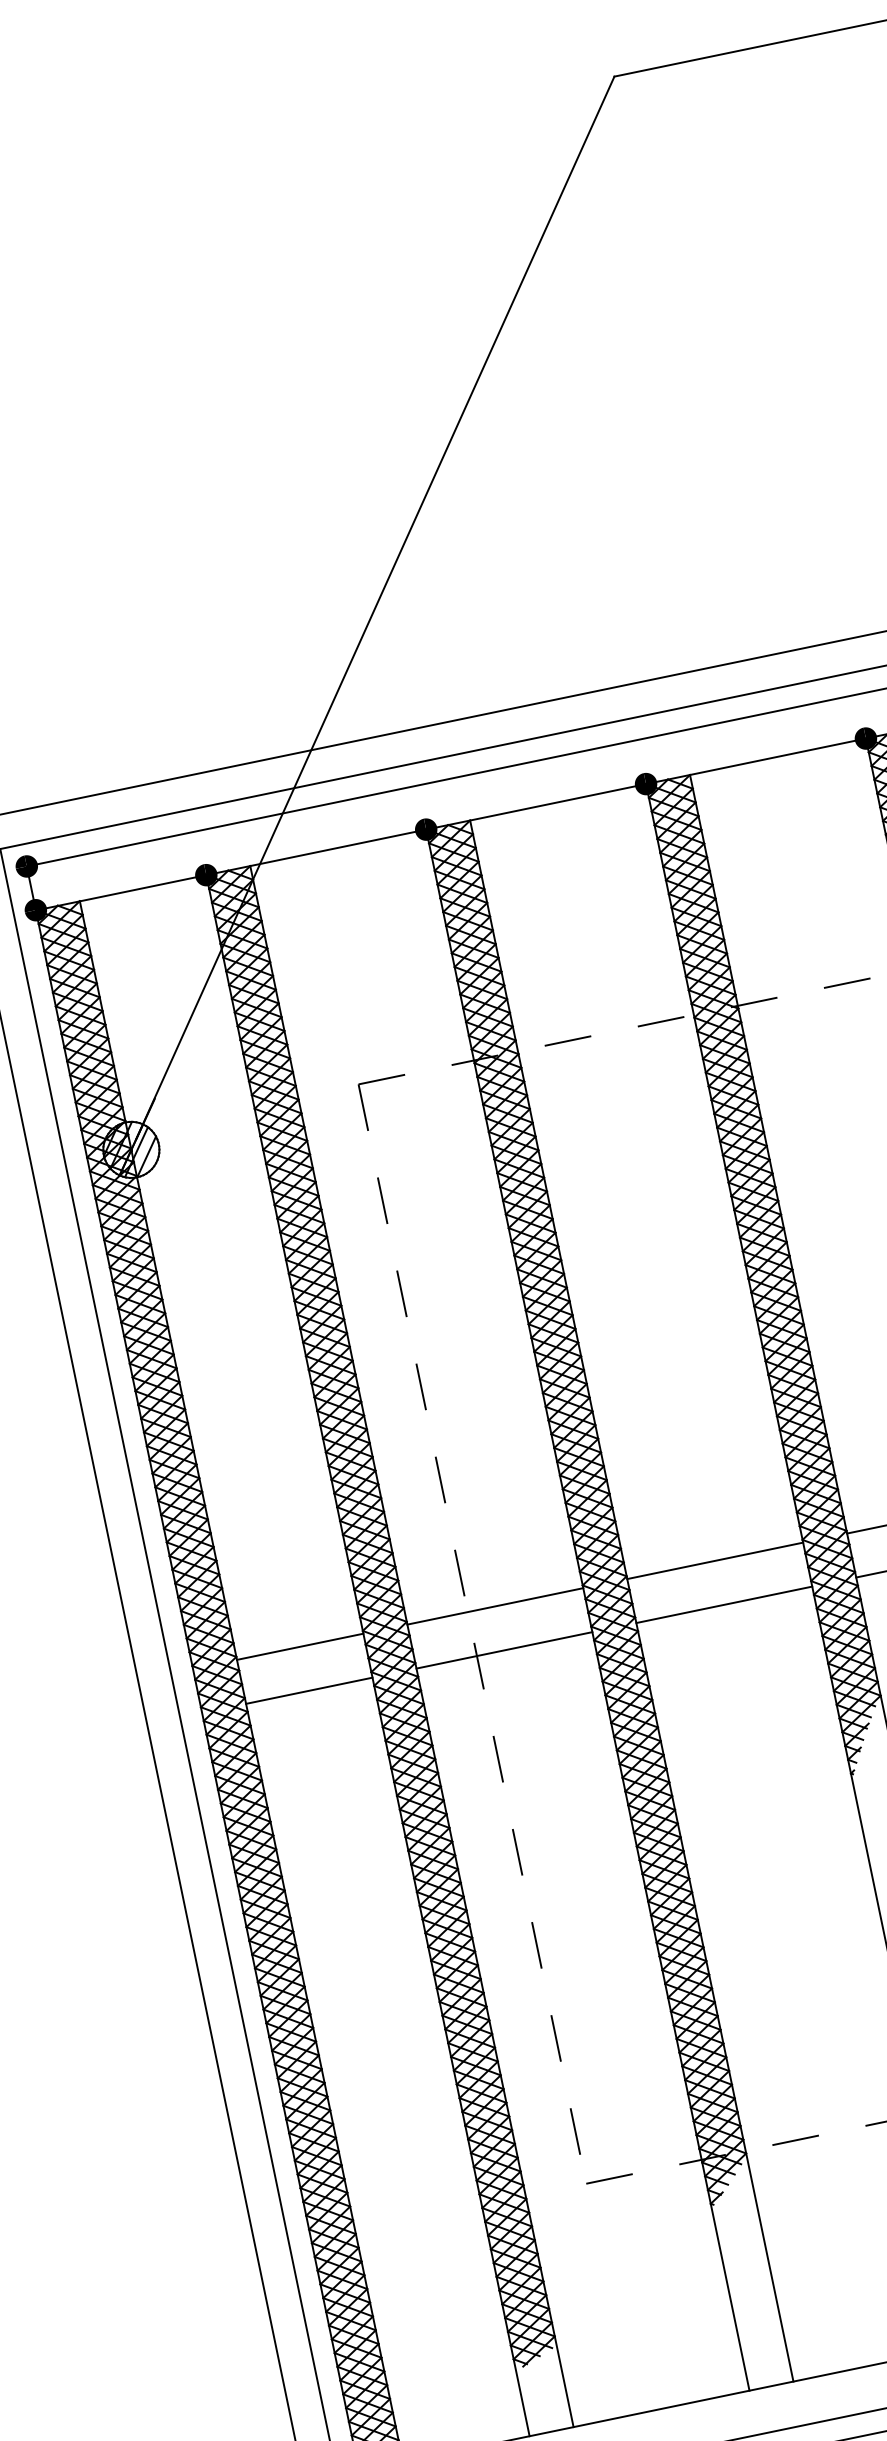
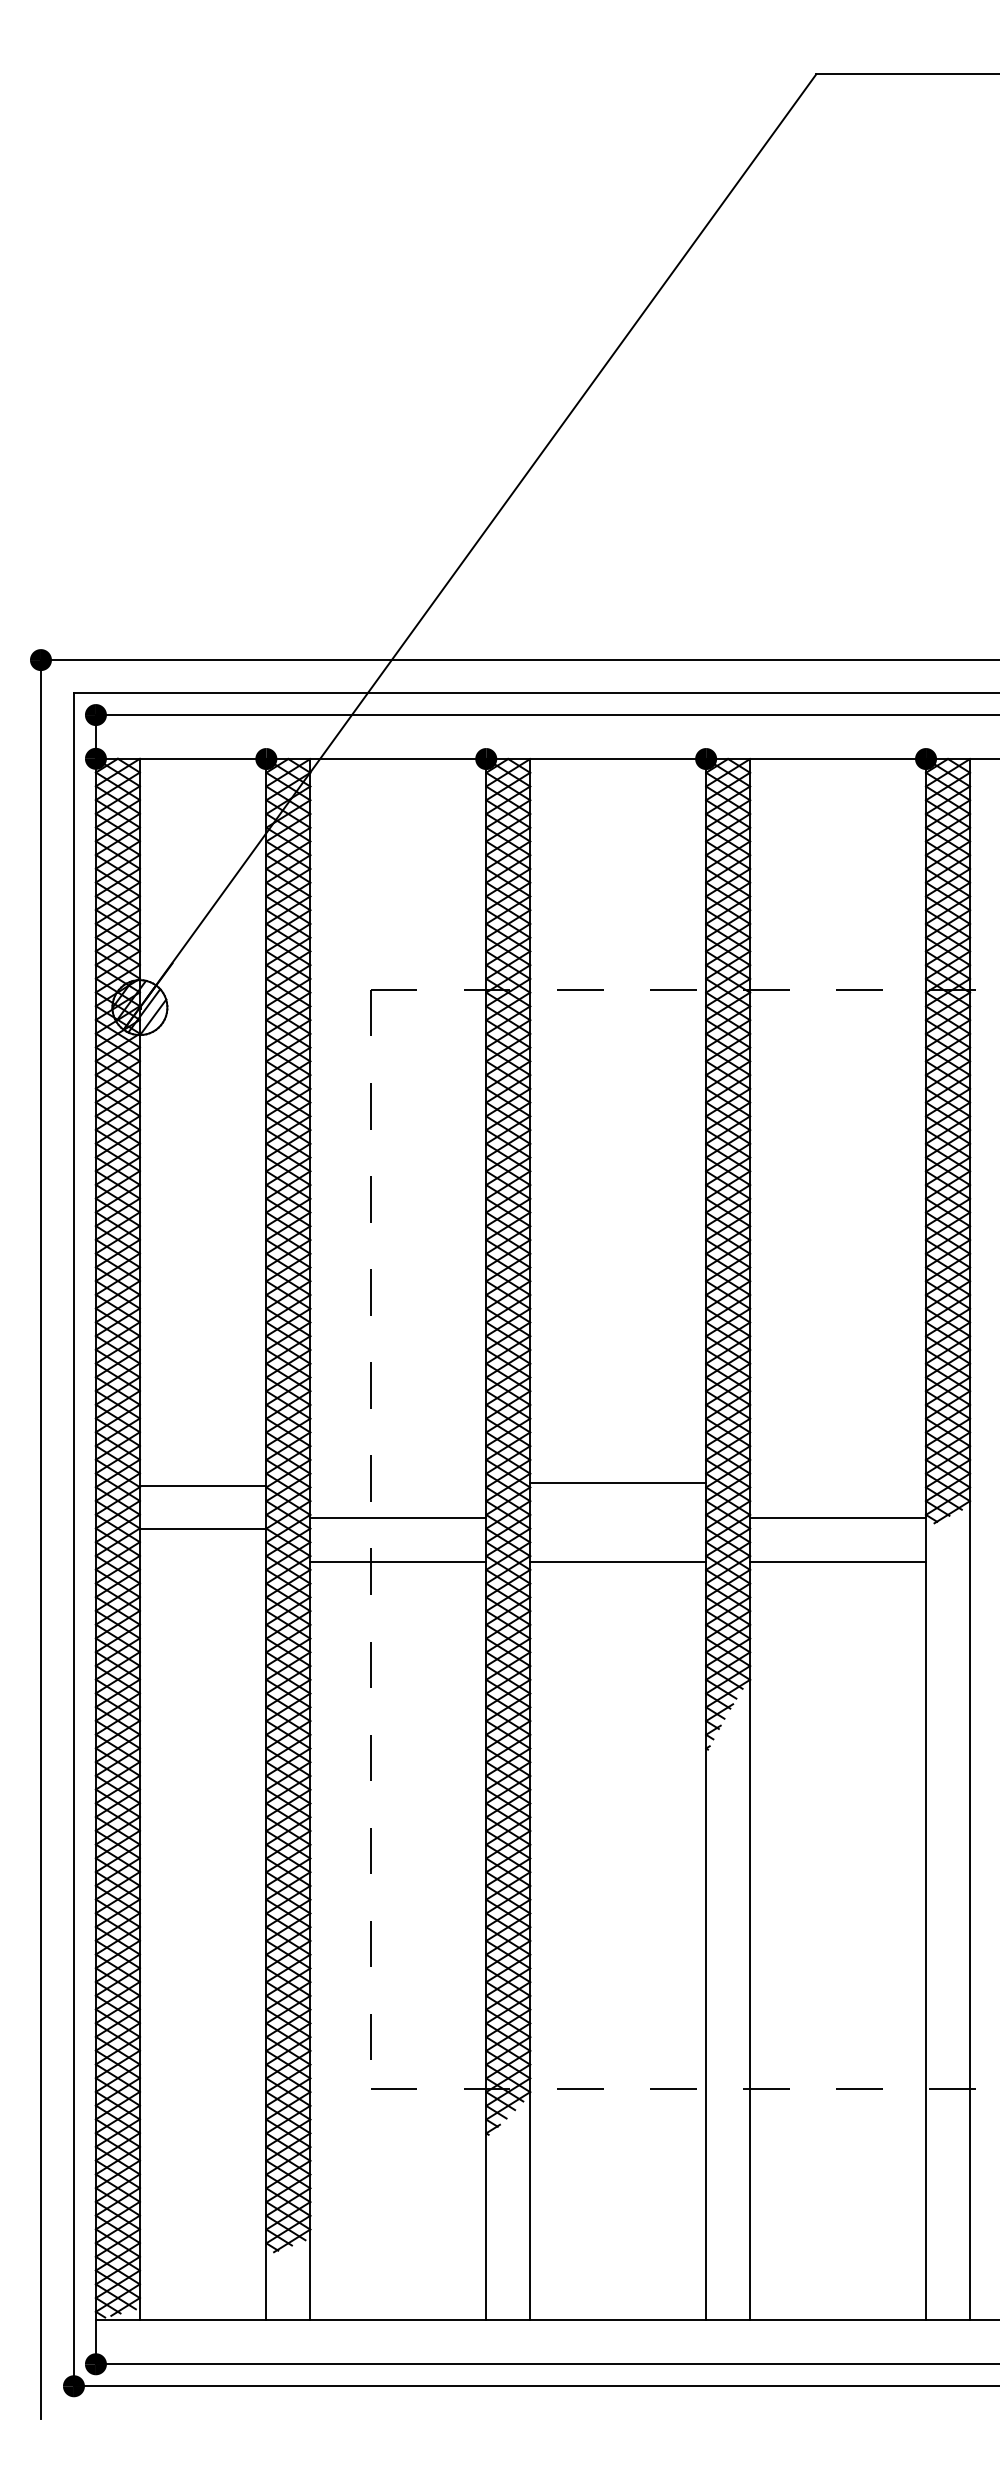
line: (715, 1560) -> (618, 1482), moved
line: (299, 1646) -> (202, 1485), moved
line: (308, 1690) -> (202, 1528), moved

